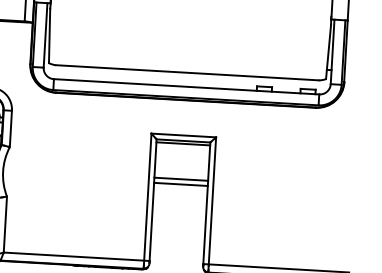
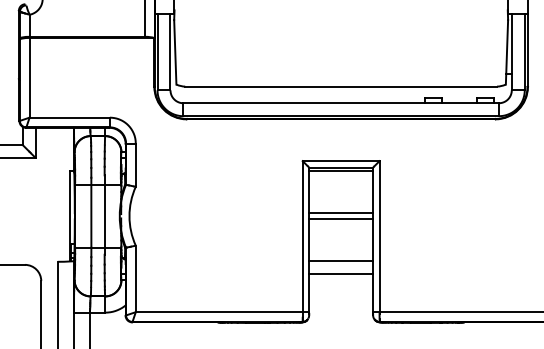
line: (179, 219) -> (341, 261), added
line: (178, 230) -> (341, 274), added

